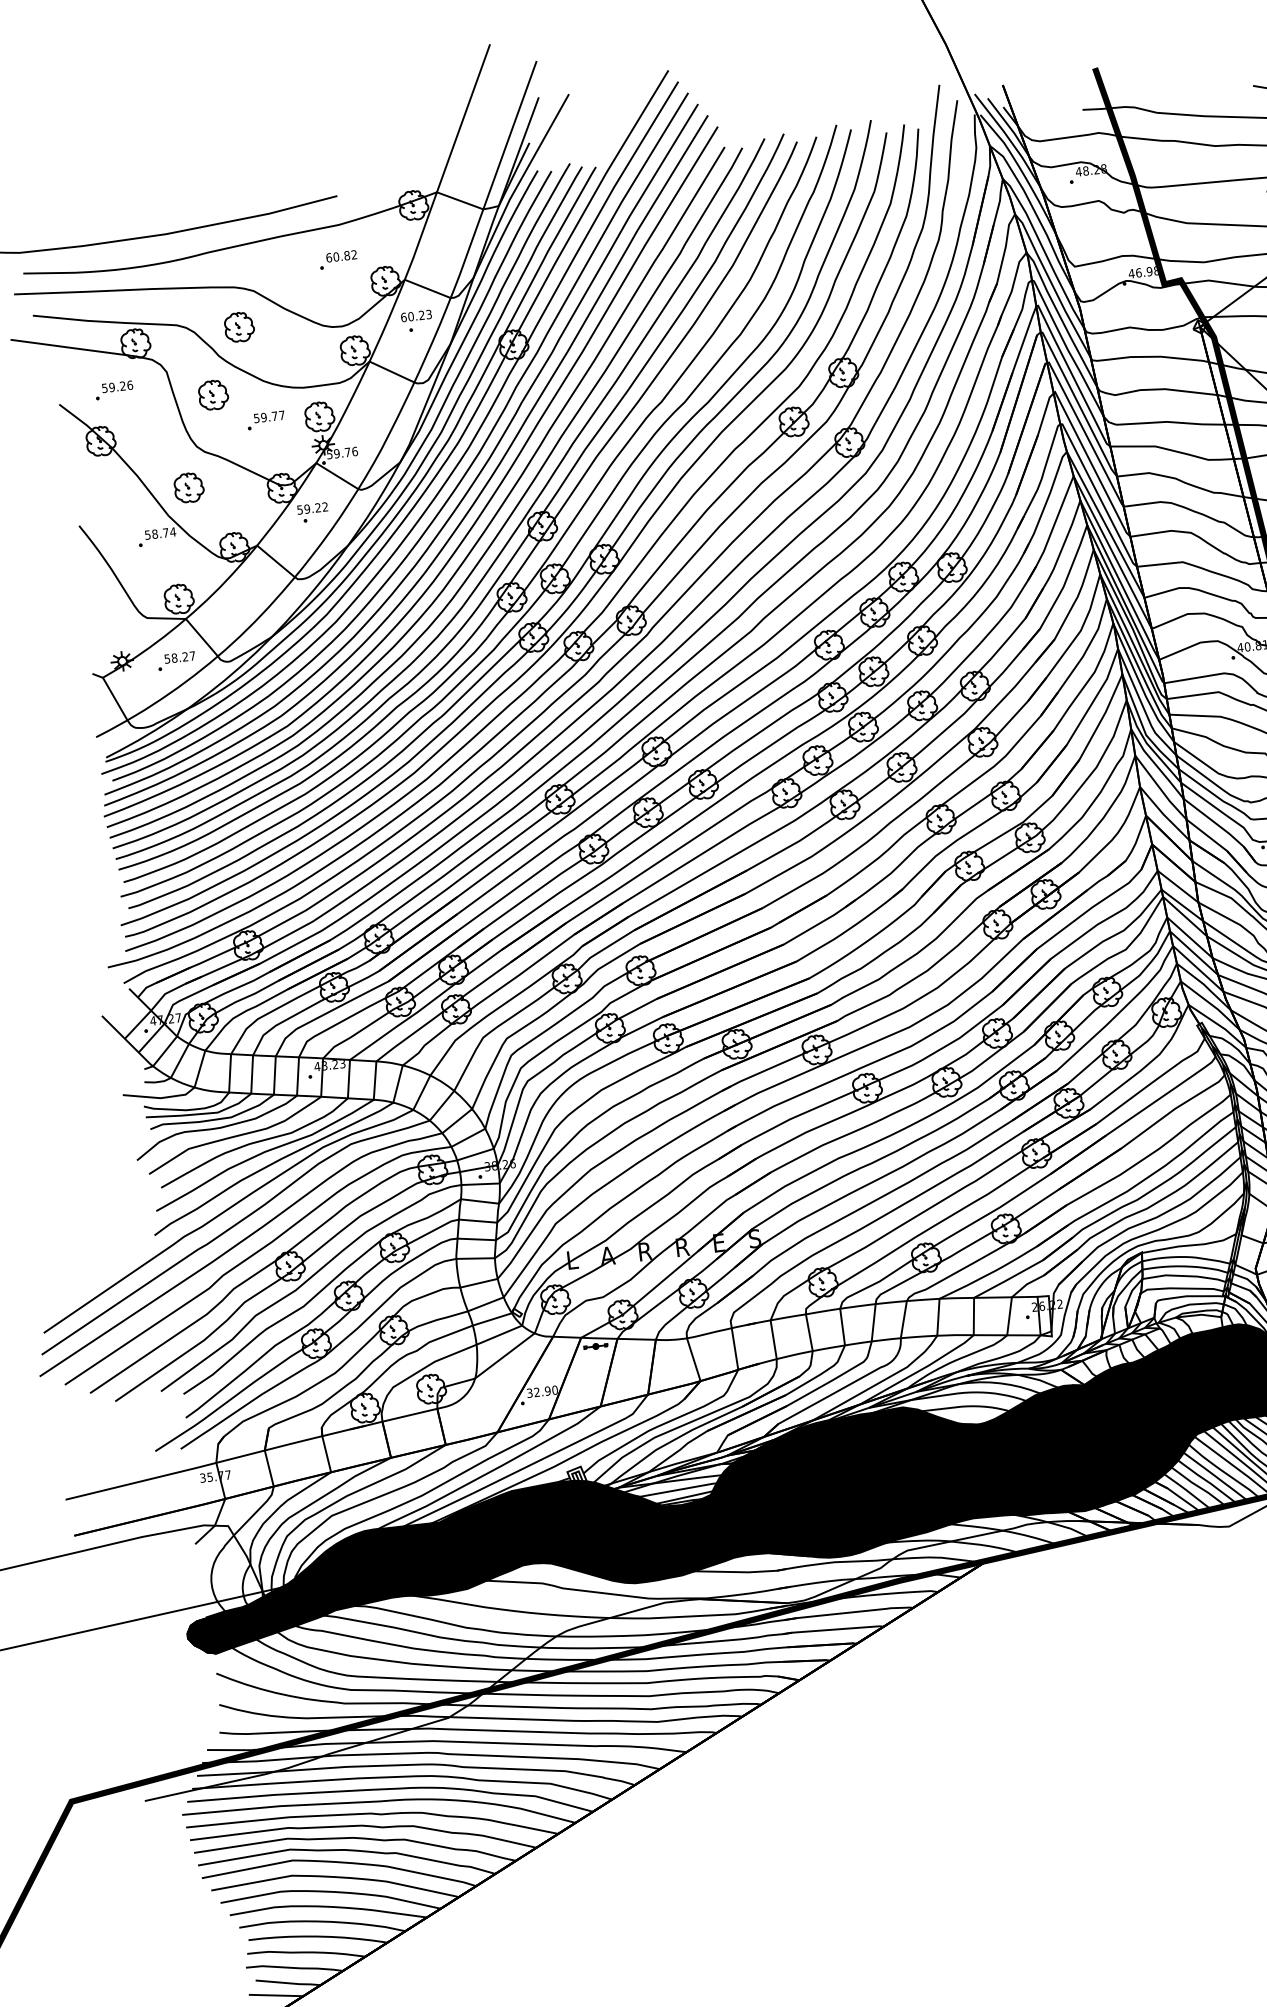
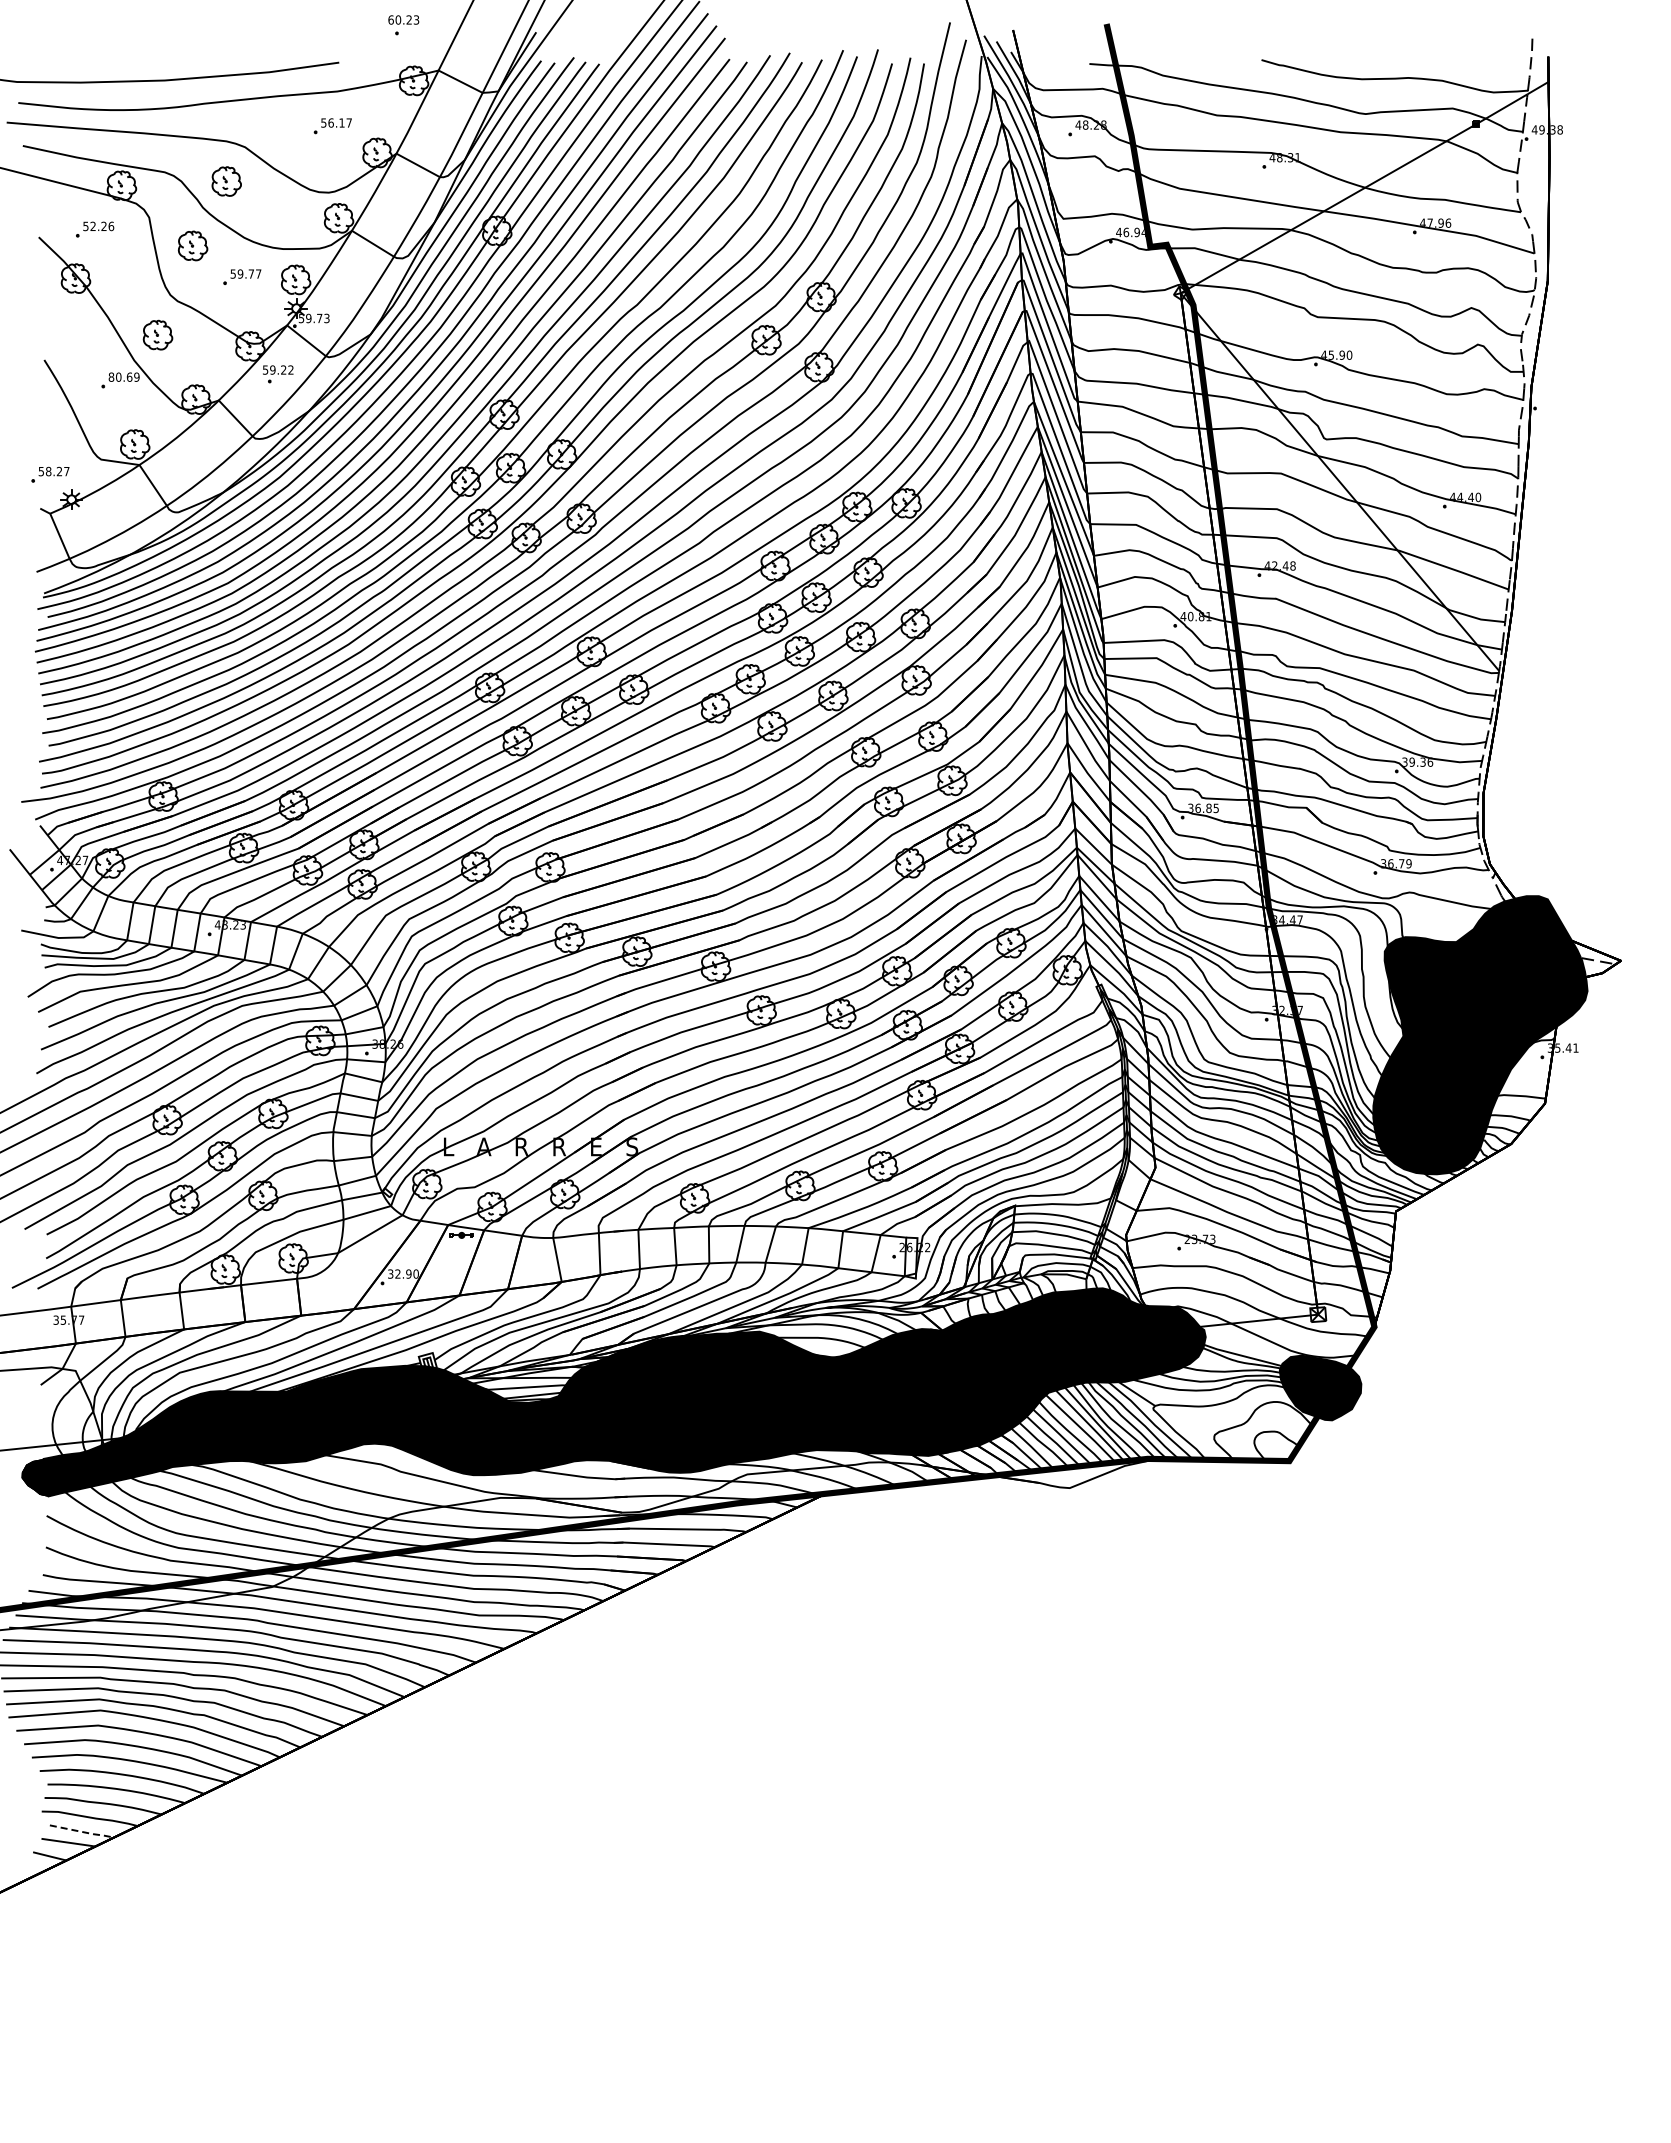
text: (341, 255) -> (336, 122), 60.82 -> 56.17
text: (1155, 270) -> (1143, 232), 46.98 -> 46.94
part: (416, 321) -> (403, 25), moved
text: (111, 387) -> (92, 226), 59.26 -> 52.26
text: (354, 451) -> (326, 318), 59.76 -> 59.73
text: (159, 532) -> (123, 376), 58.74 -> 80.69
part: (176, 660) -> (50, 474), moved
line: (289, 1983) -> (83, 1832), solid -> dashed

